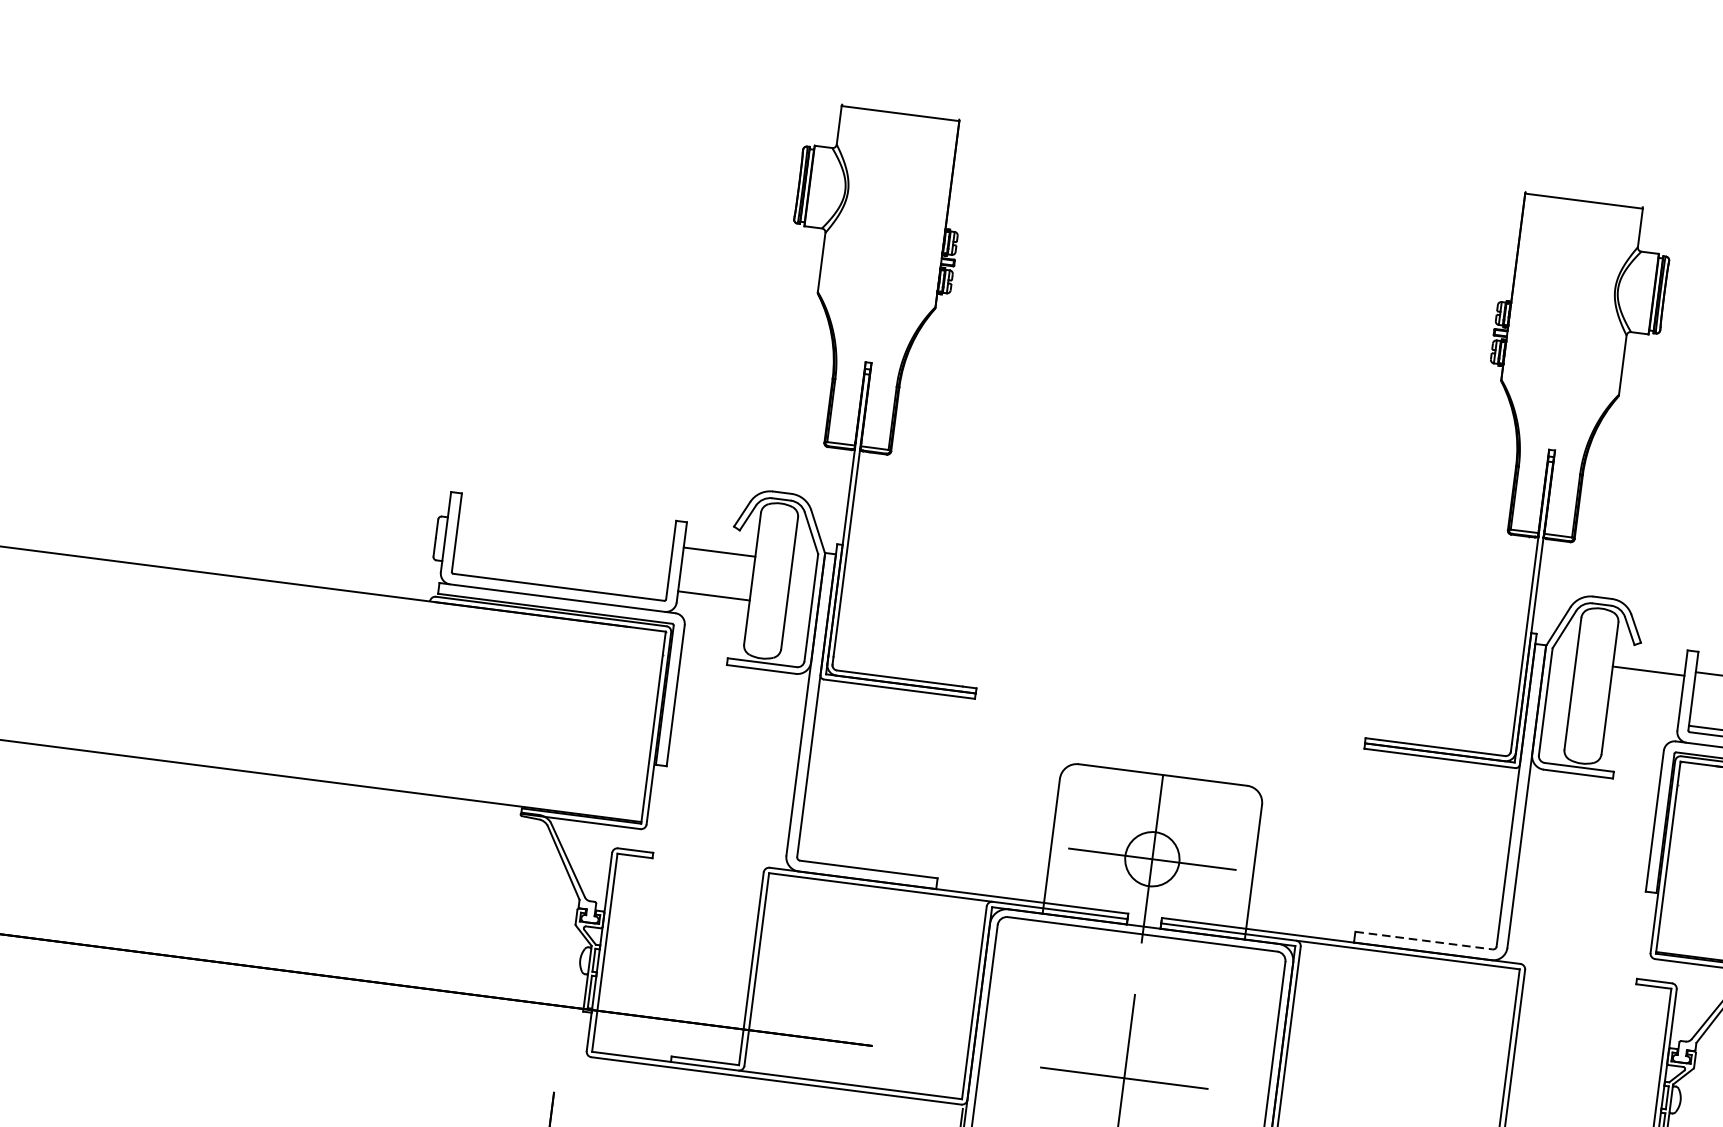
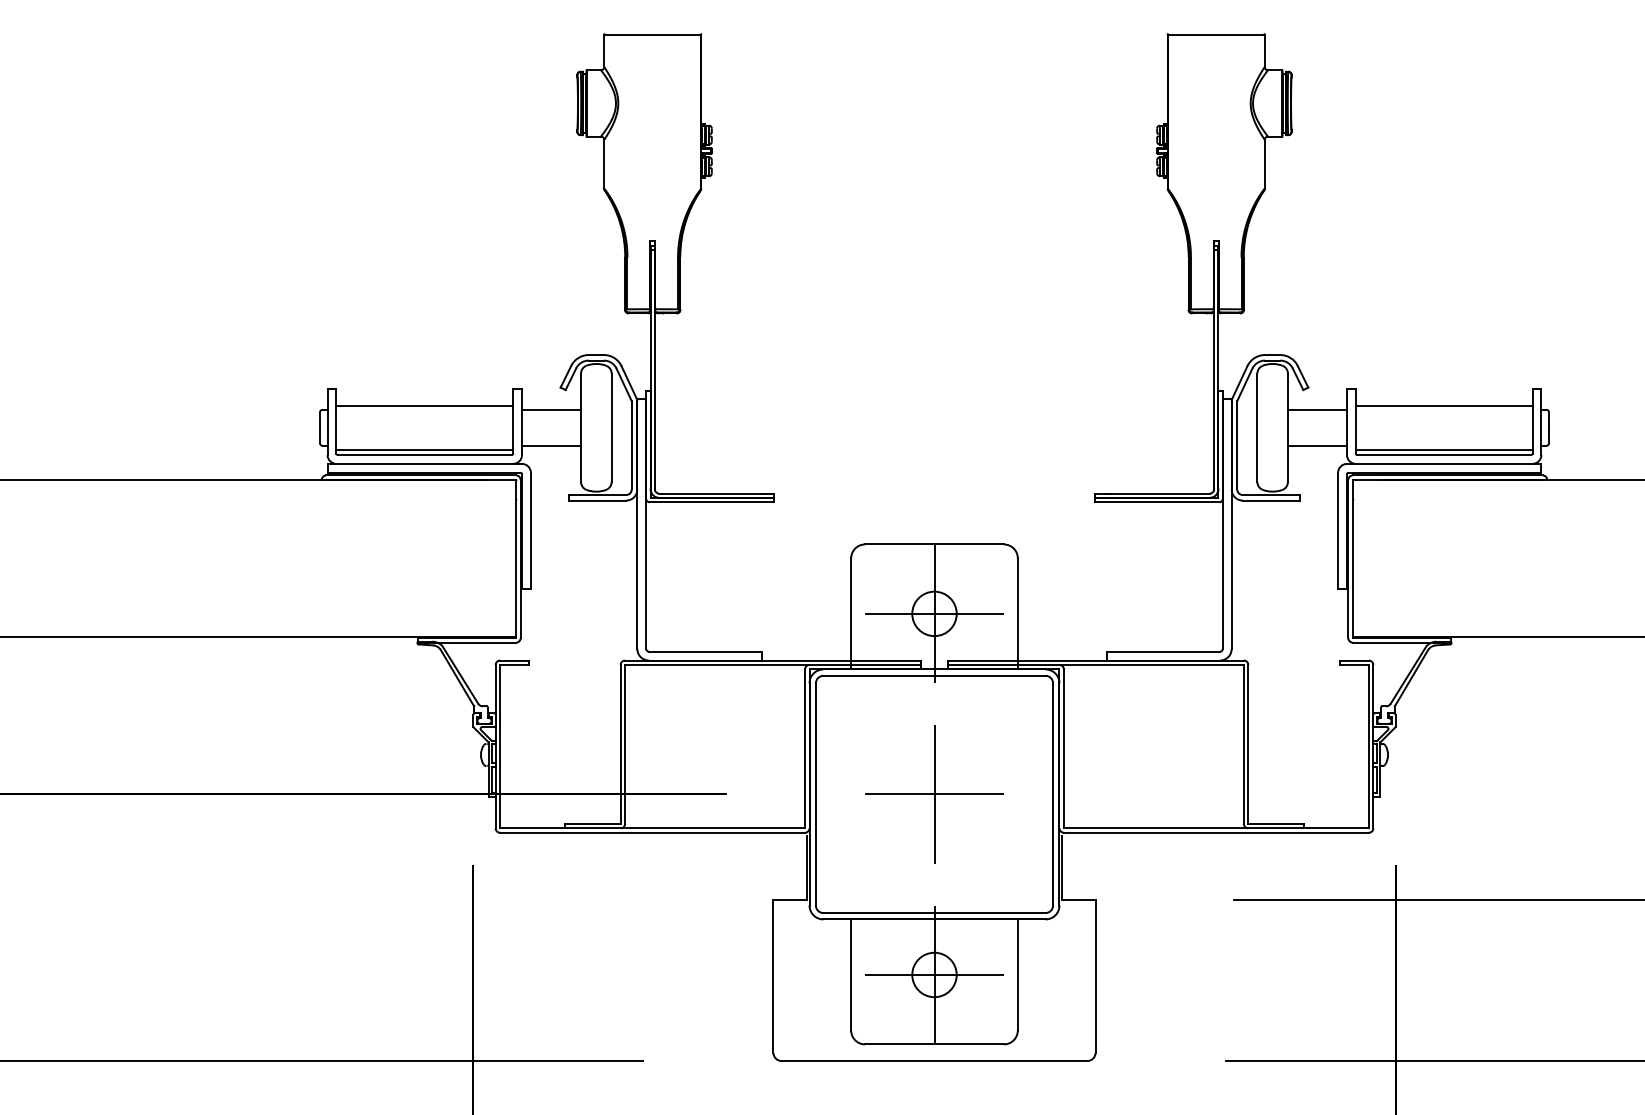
line: (566, 527) -> (424, 405), added
line: (559, 580) -> (424, 449), added
line: (1641, 714) -> (1316, 445), added
line: (1424, 940) -> (1163, 651), dashed -> solid

